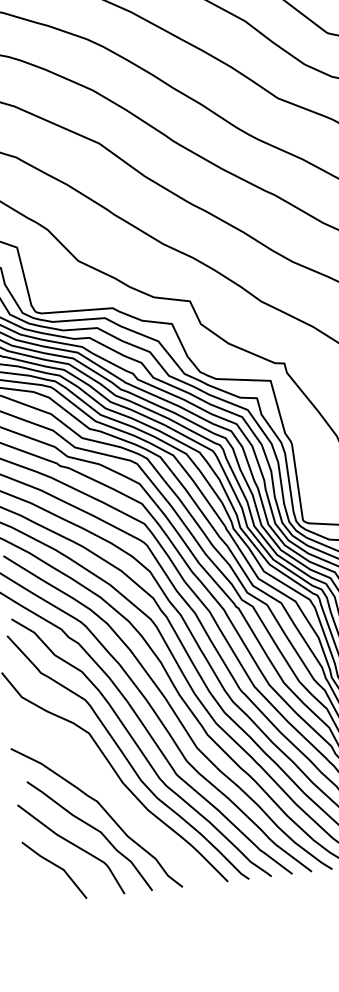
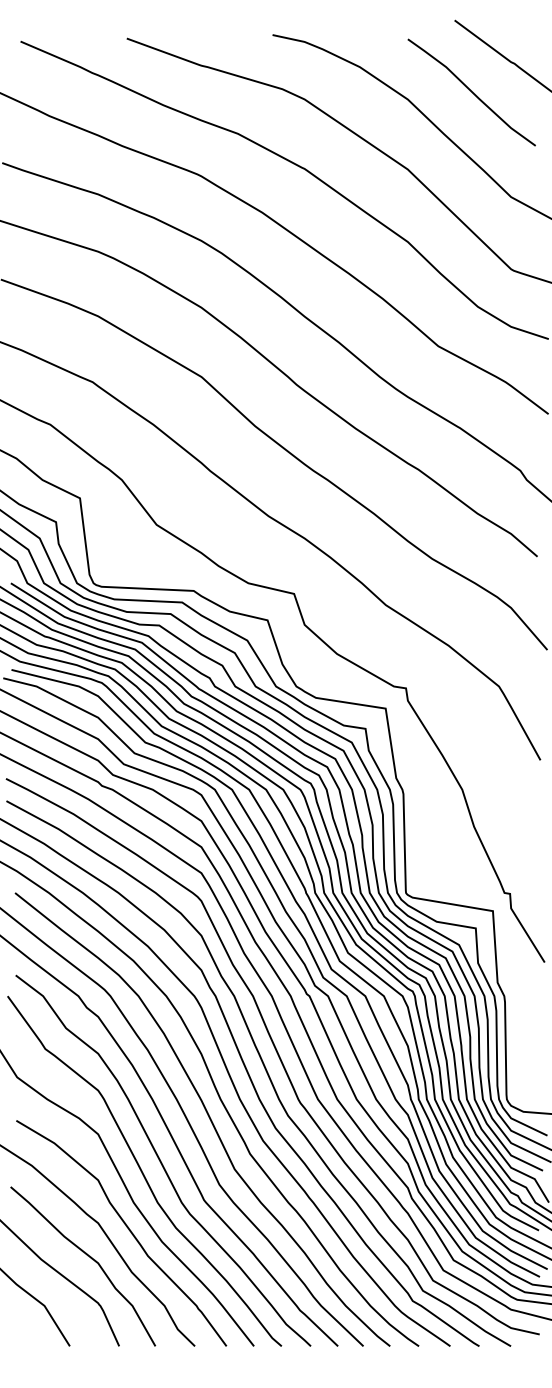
curve: (121, 804) -> (128, 1230), added

